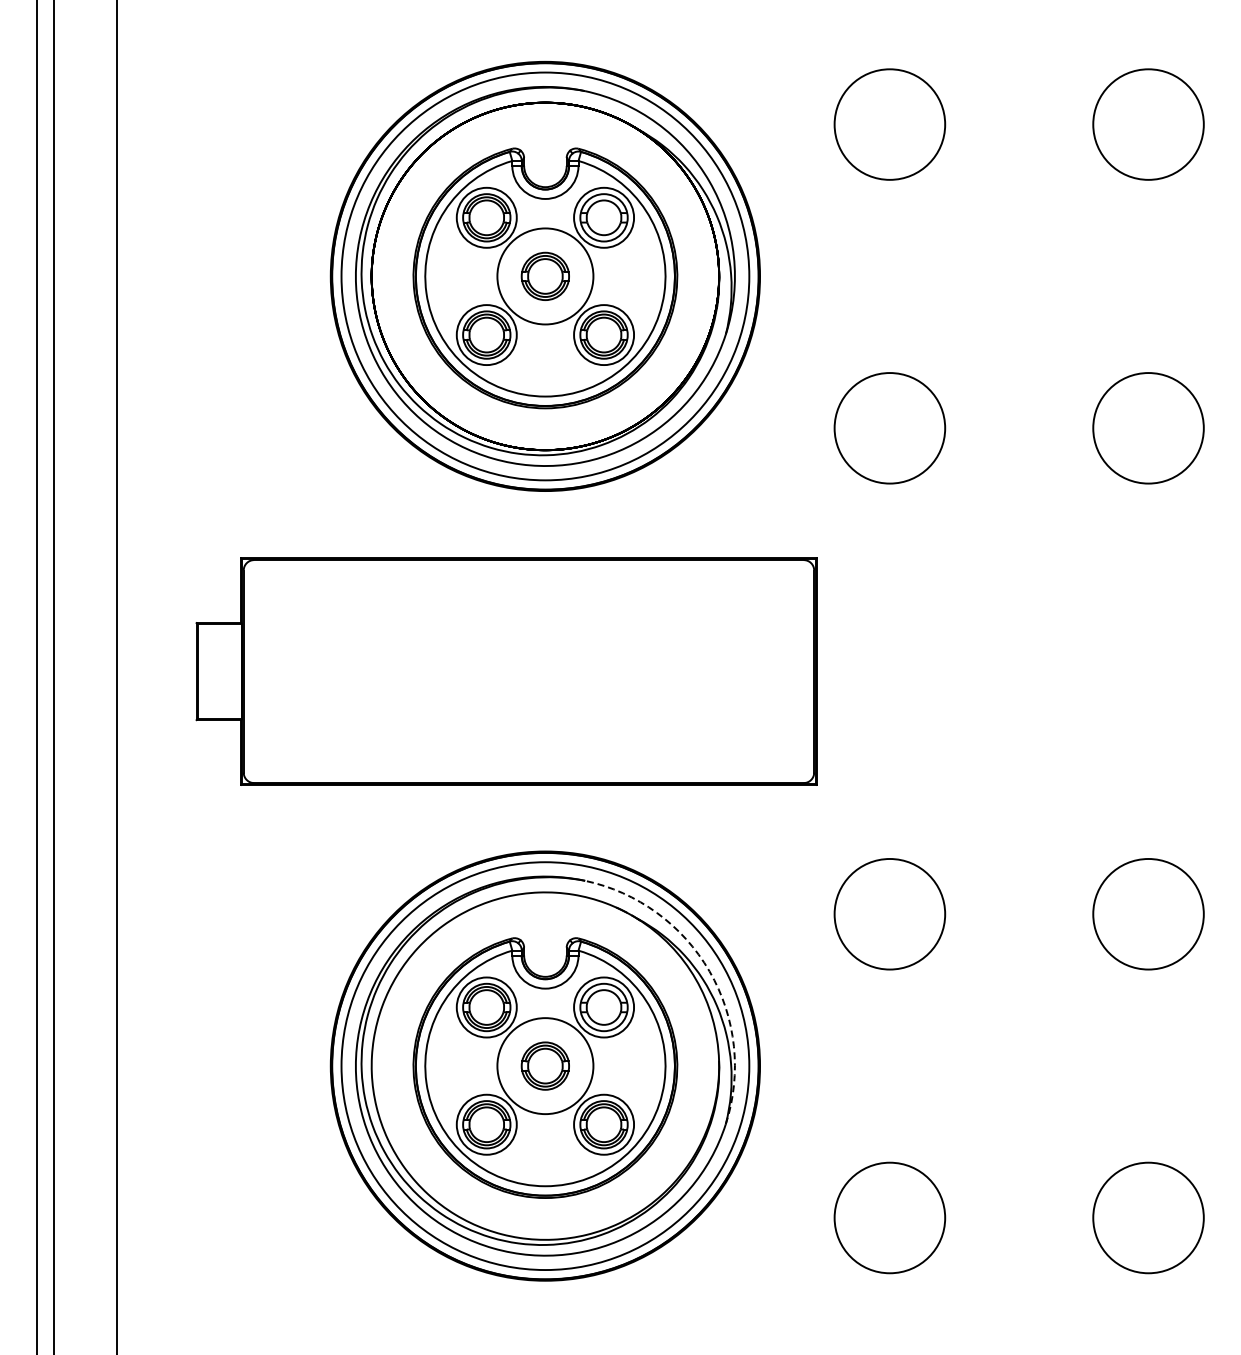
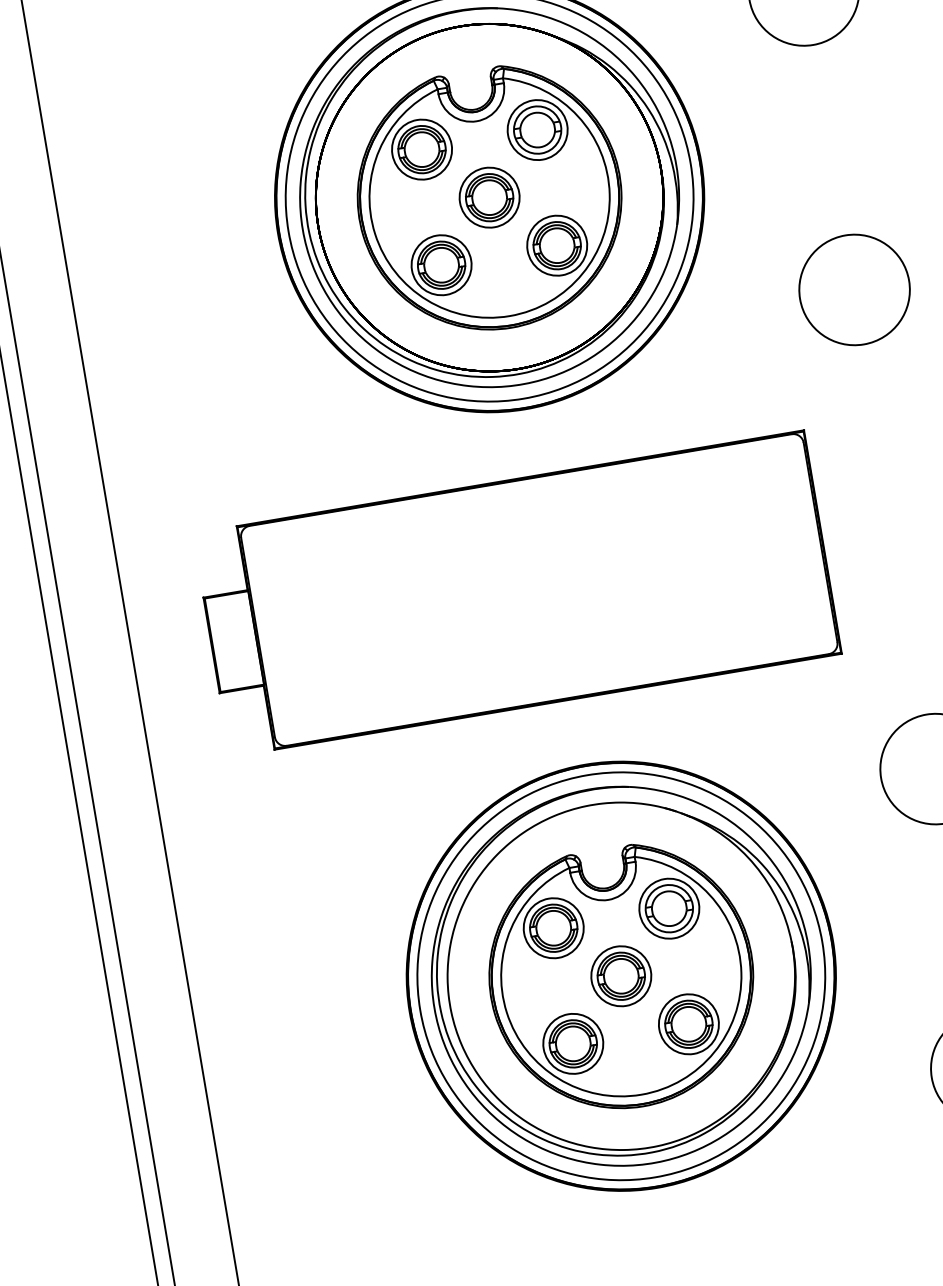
circle: (545, 276) -> (489, 197), size x0.62
arc: (709, 971) -> (767, 855), dashed -> solid
circle: (545, 1066) -> (621, 976), size x0.62

